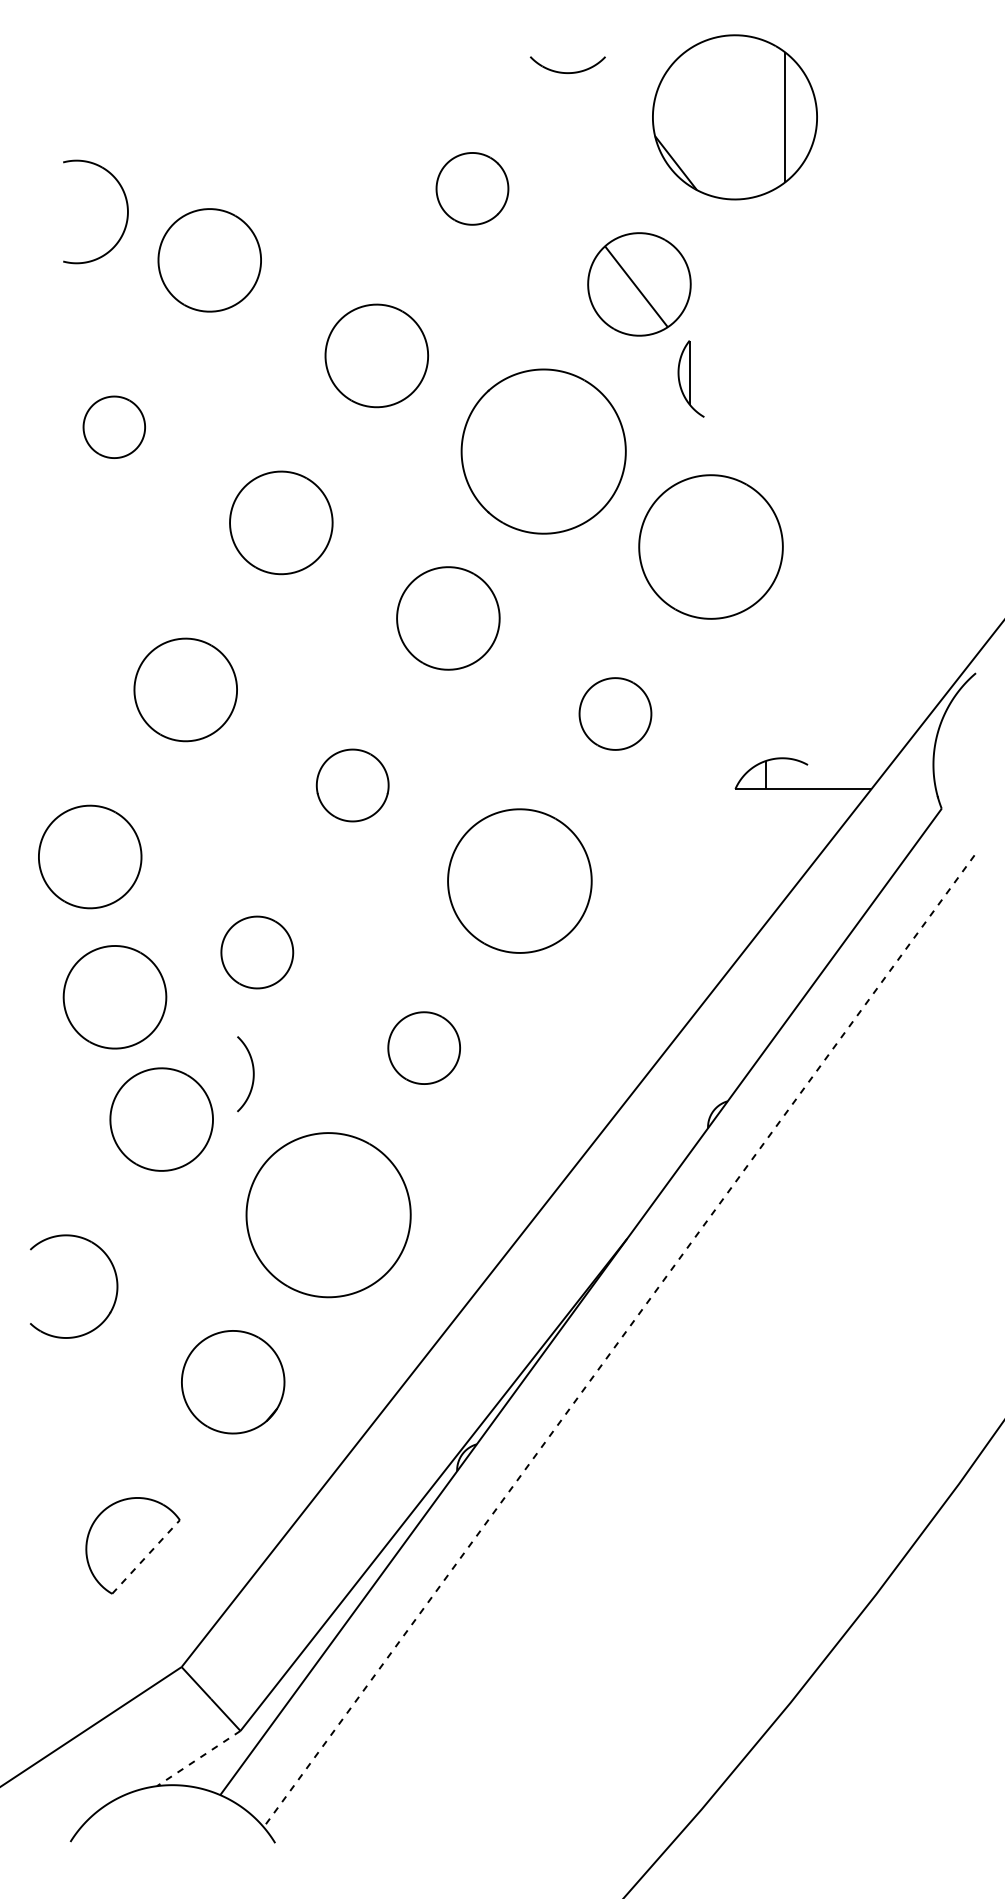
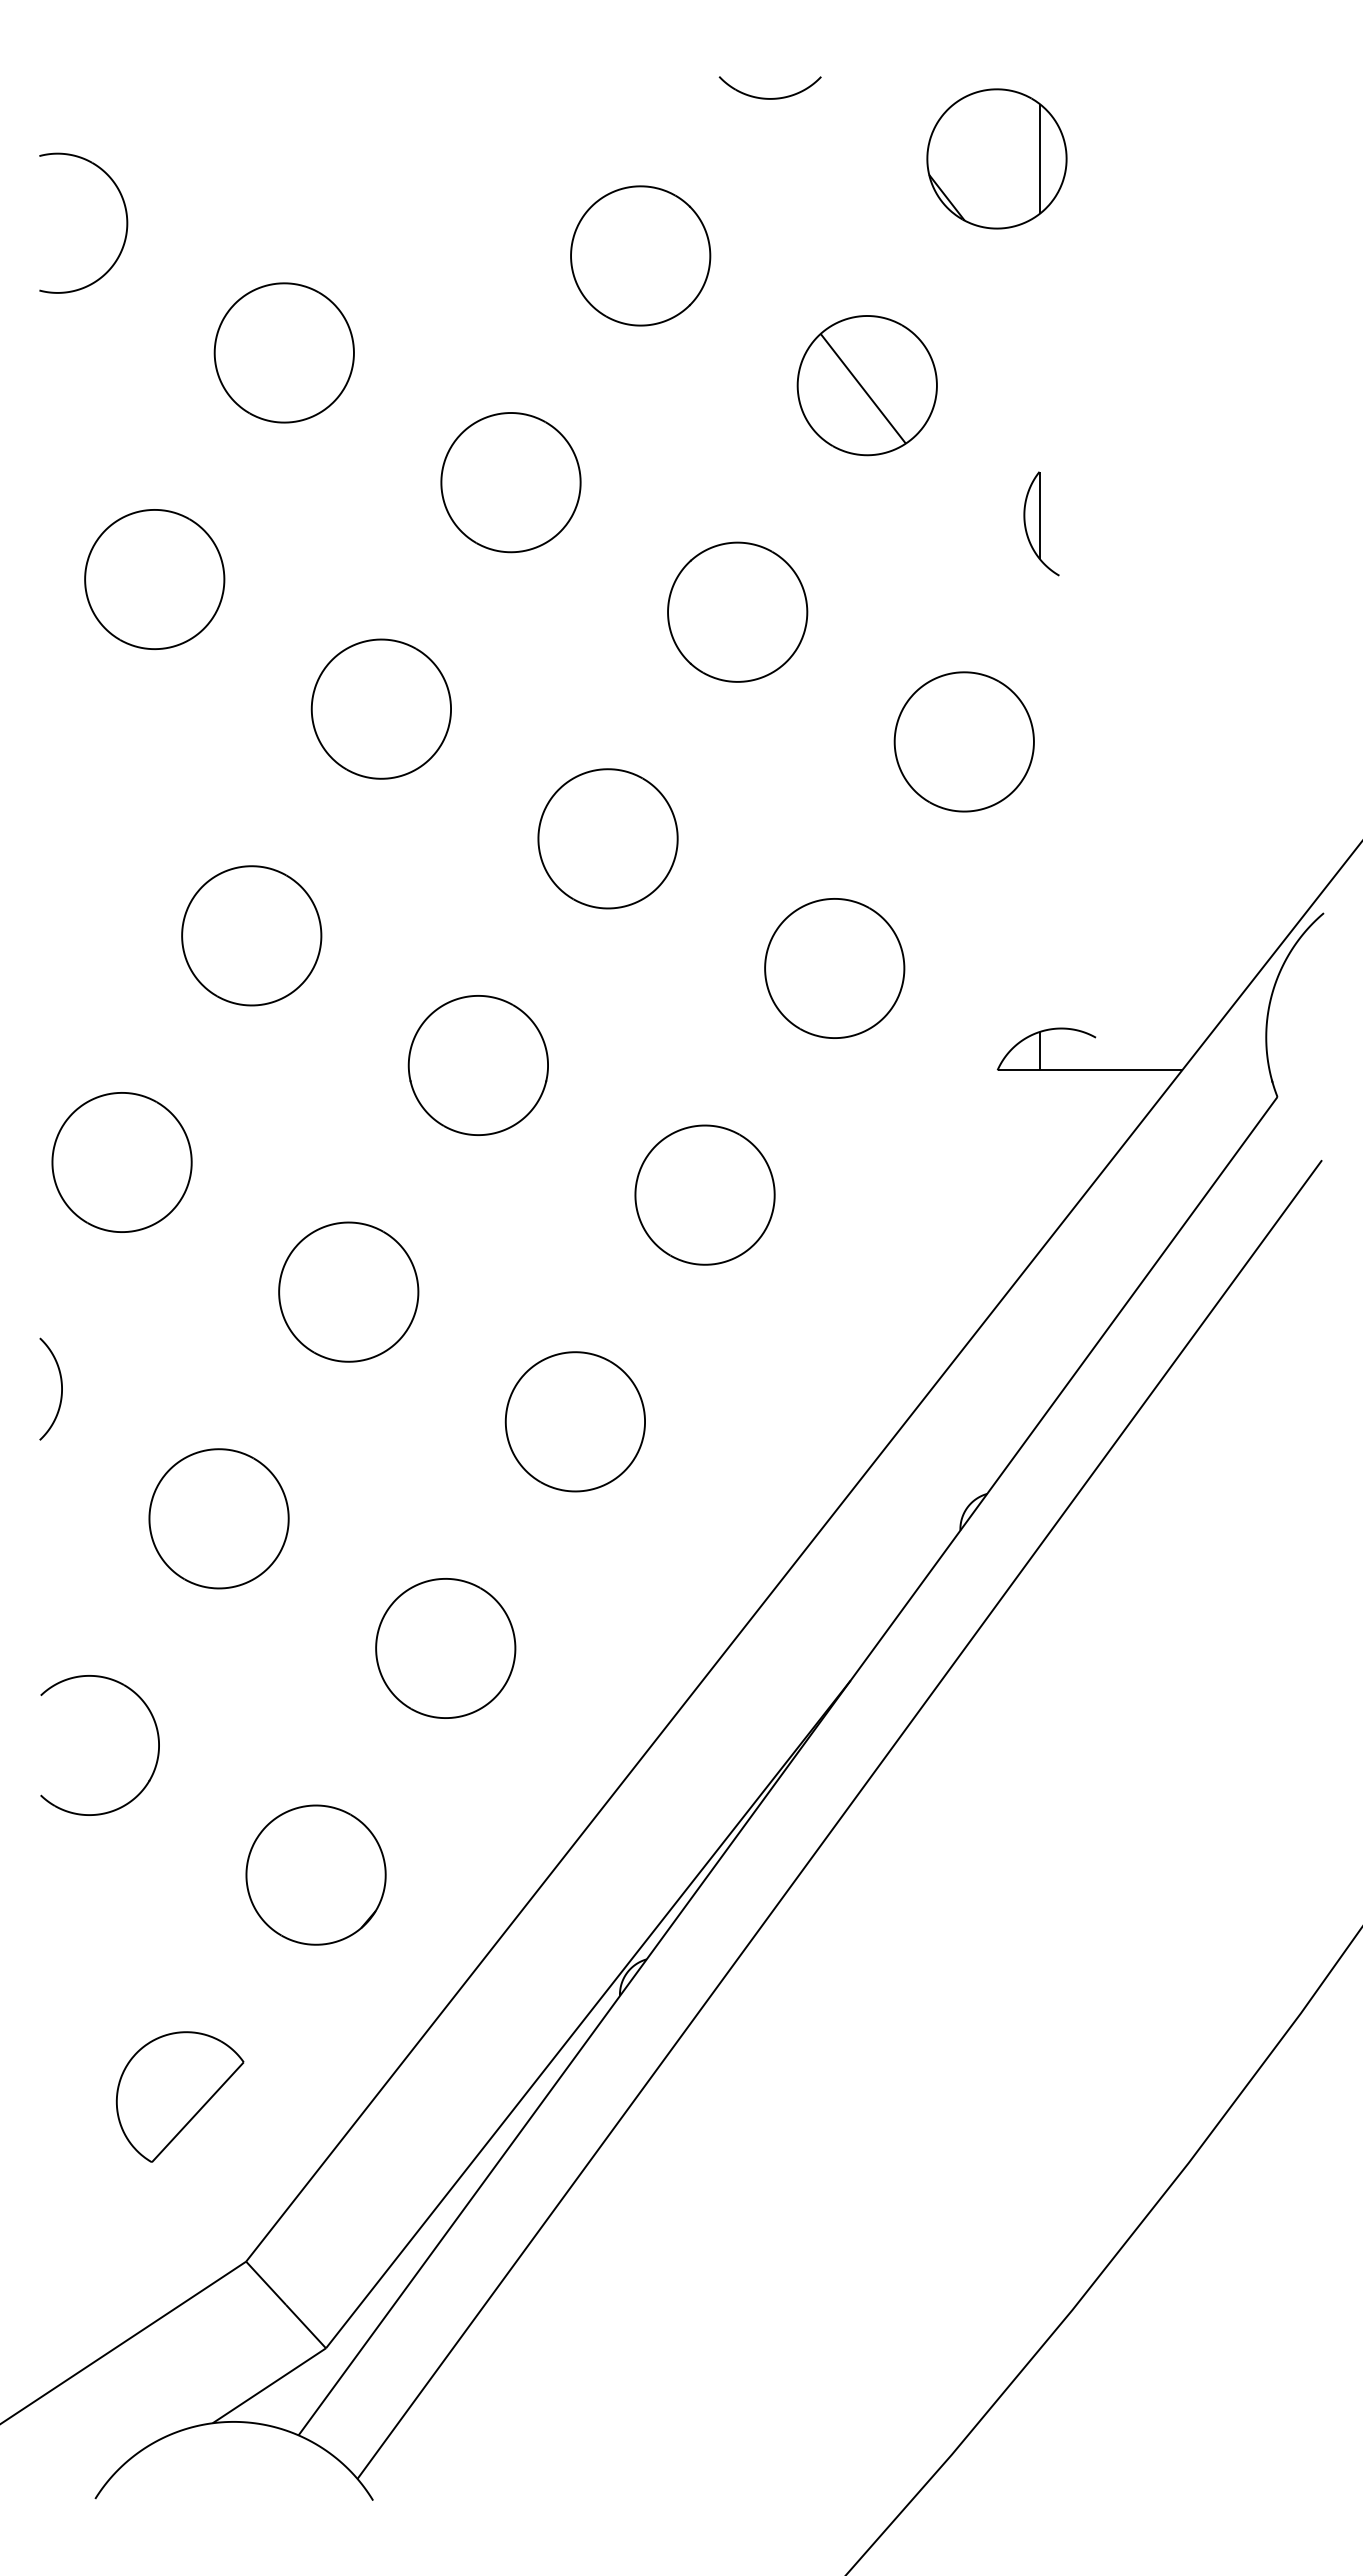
part: (734, 117) -> (996, 158), size x0.62
part: (472, 188) -> (640, 255), size x1.43
part: (126, 205) -> (125, 214), moved
part: (691, 378) -> (1041, 523), moved
part: (114, 427) -> (154, 579), size x1.67
part: (543, 450) -> (737, 611), size x0.62
part: (710, 546) -> (963, 741), size x0.71
part: (615, 714) -> (834, 968), size x1.43
part: (352, 785) -> (477, 1065), size x1.43
part: (519, 880) -> (704, 1194), size x0.71
part: (257, 952) -> (348, 1291), size x1.43
part: (114, 997) -> (155, 1352), removed
part: (423, 1047) -> (574, 1421), size x1.43
curve: (253, 1073) -> (61, 1388), moved
part: (328, 1215) -> (445, 1648), size x0.62
line: (618, 1341) -> (839, 1819), dashed -> solid
line: (145, 1557) -> (197, 2112), dashed -> solid
line: (198, 1758) -> (269, 2385), dashed -> solid

